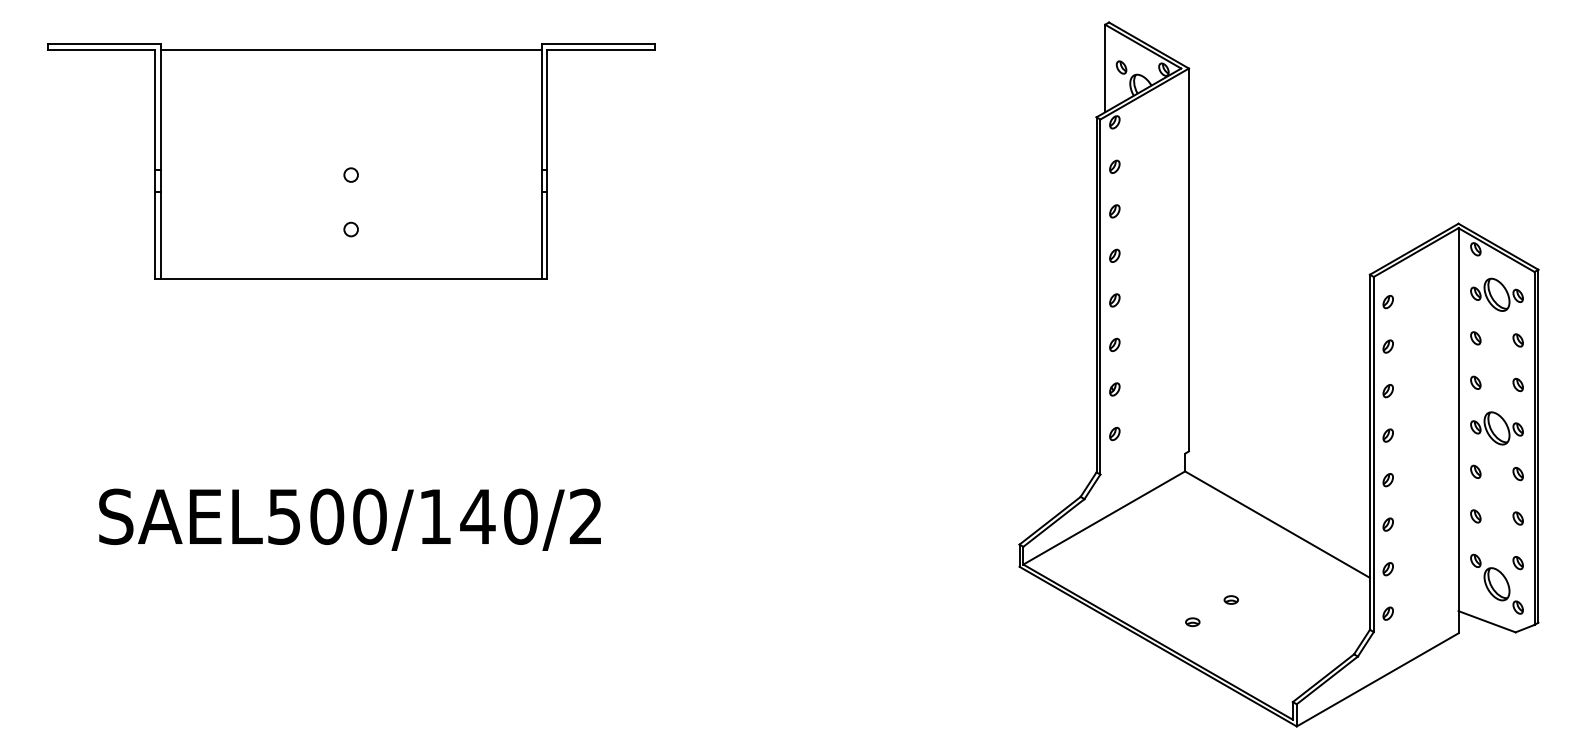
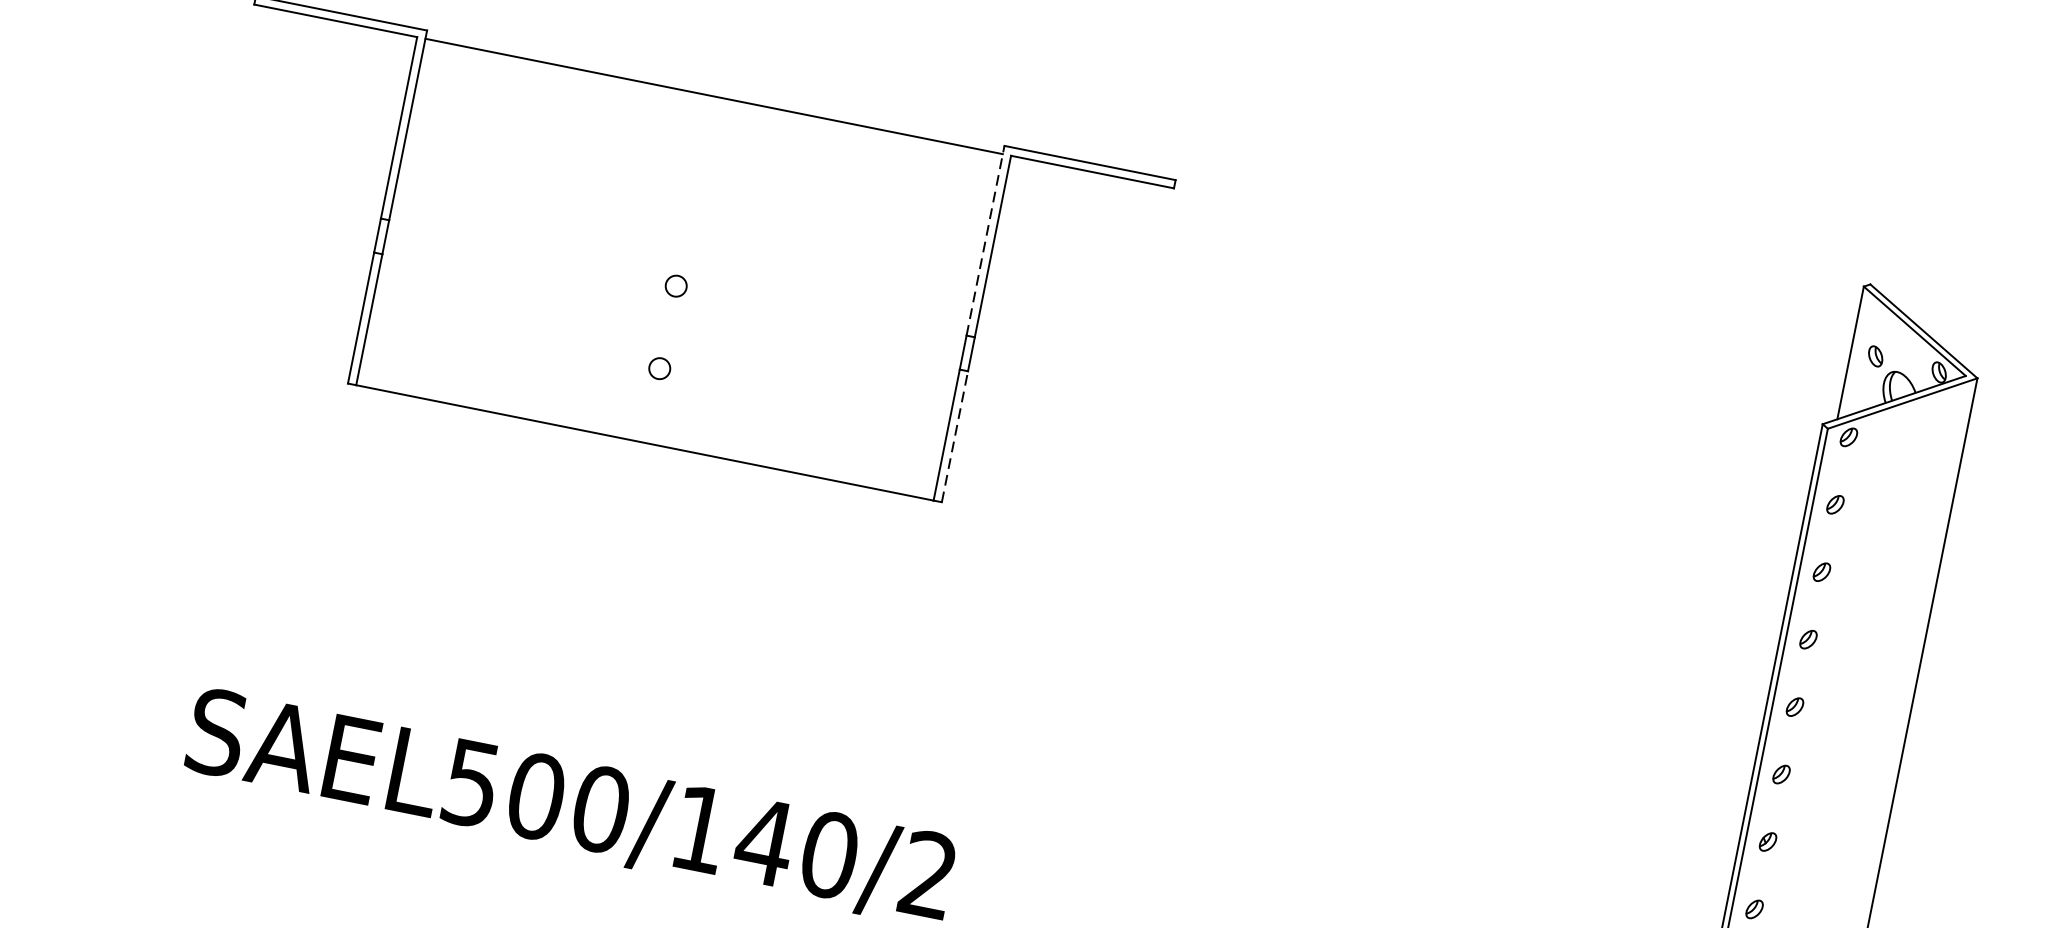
line: (541, 107) -> (984, 241), solid -> dashed
line: (547, 234) -> (955, 435), solid -> dashed

